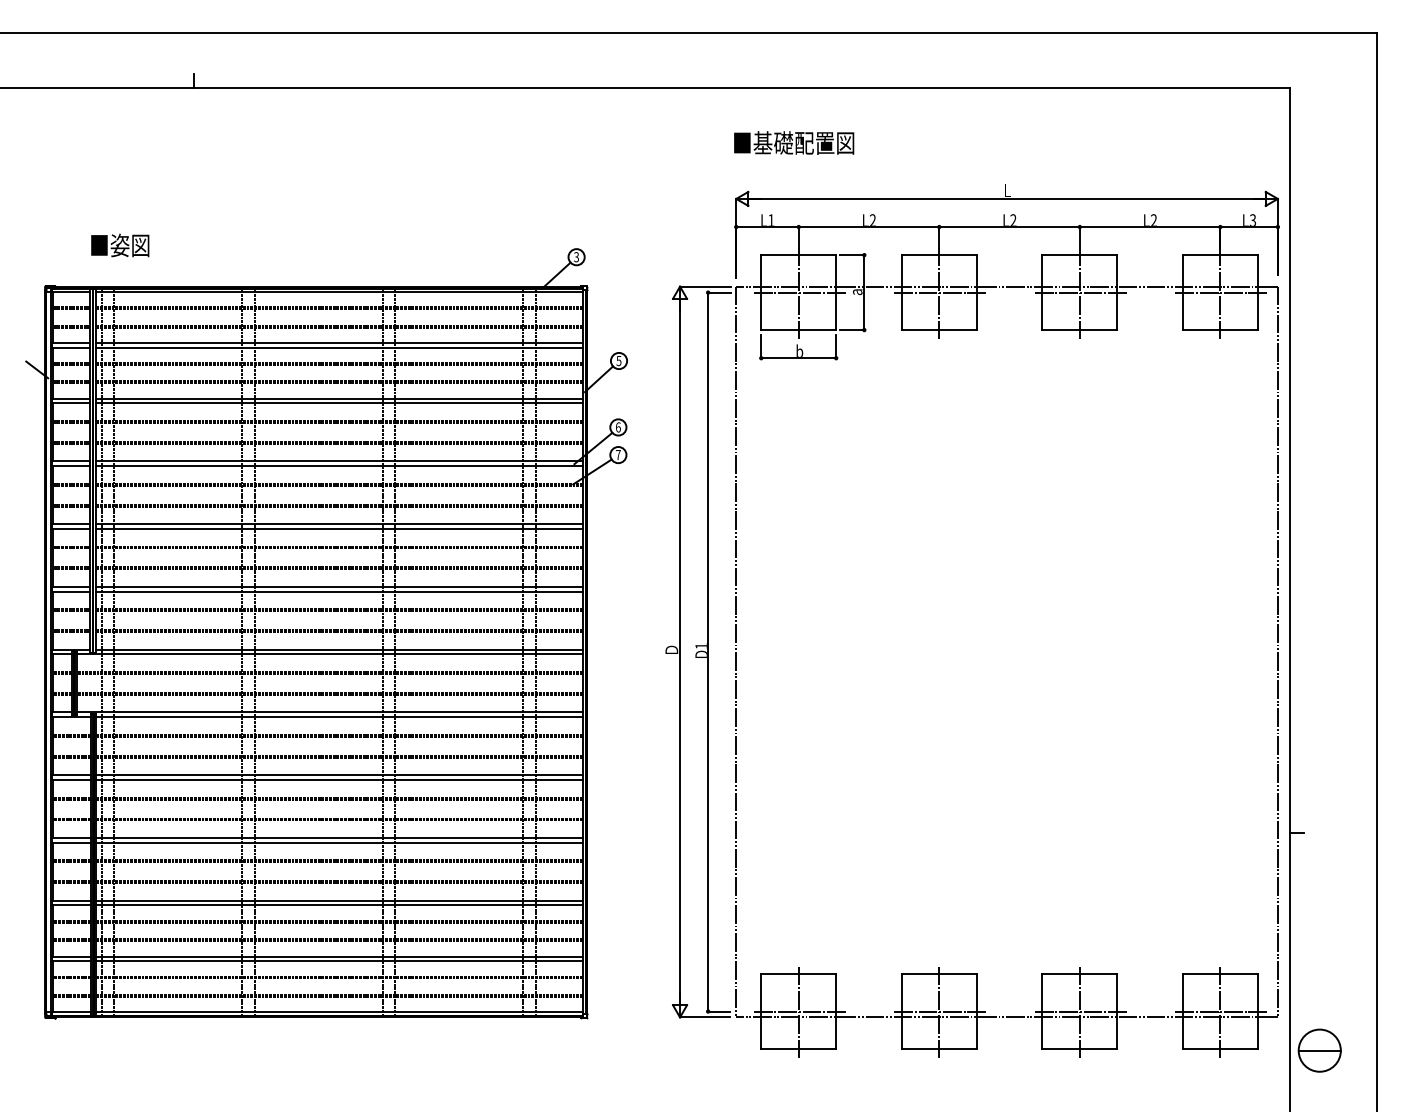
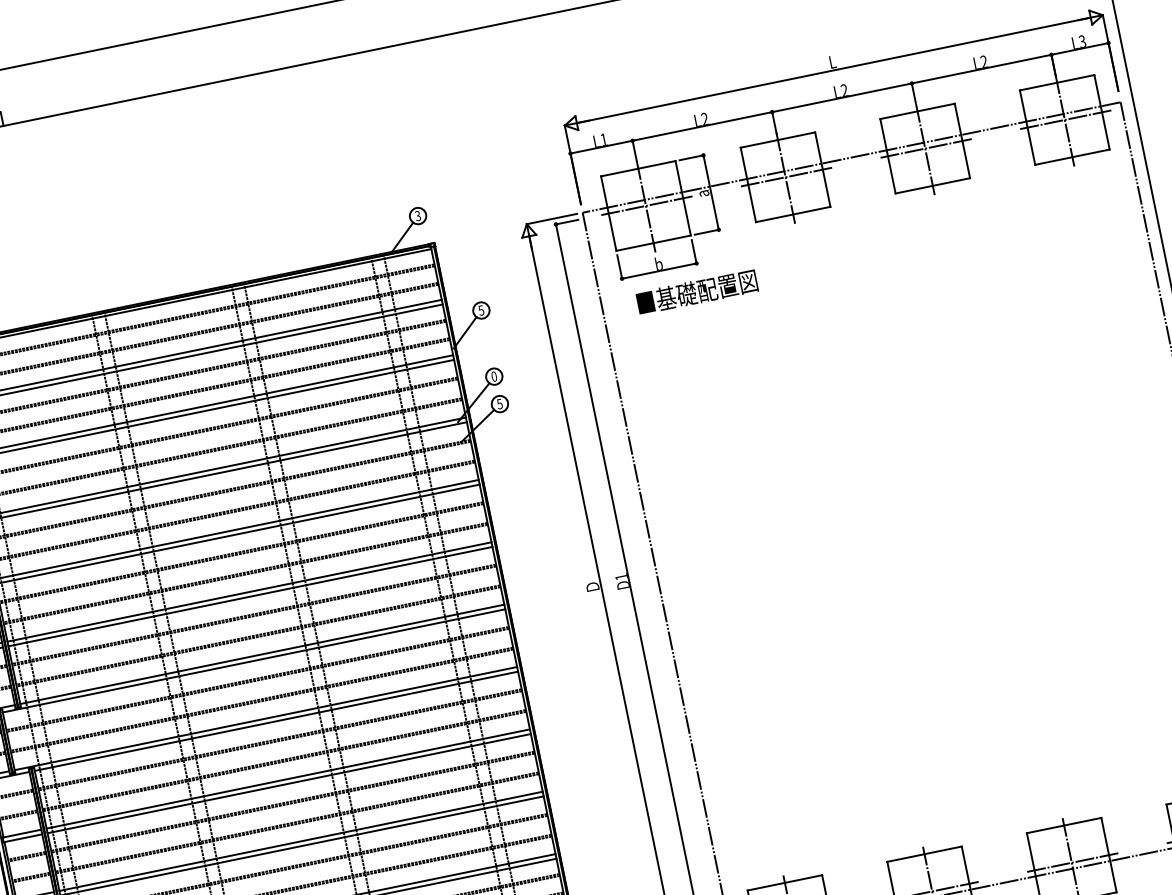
text: (794, 142) -> (697, 291), moved
text: (618, 427) -> (494, 376), 6 -> 0
text: (617, 455) -> (499, 404), 7 -> 5

